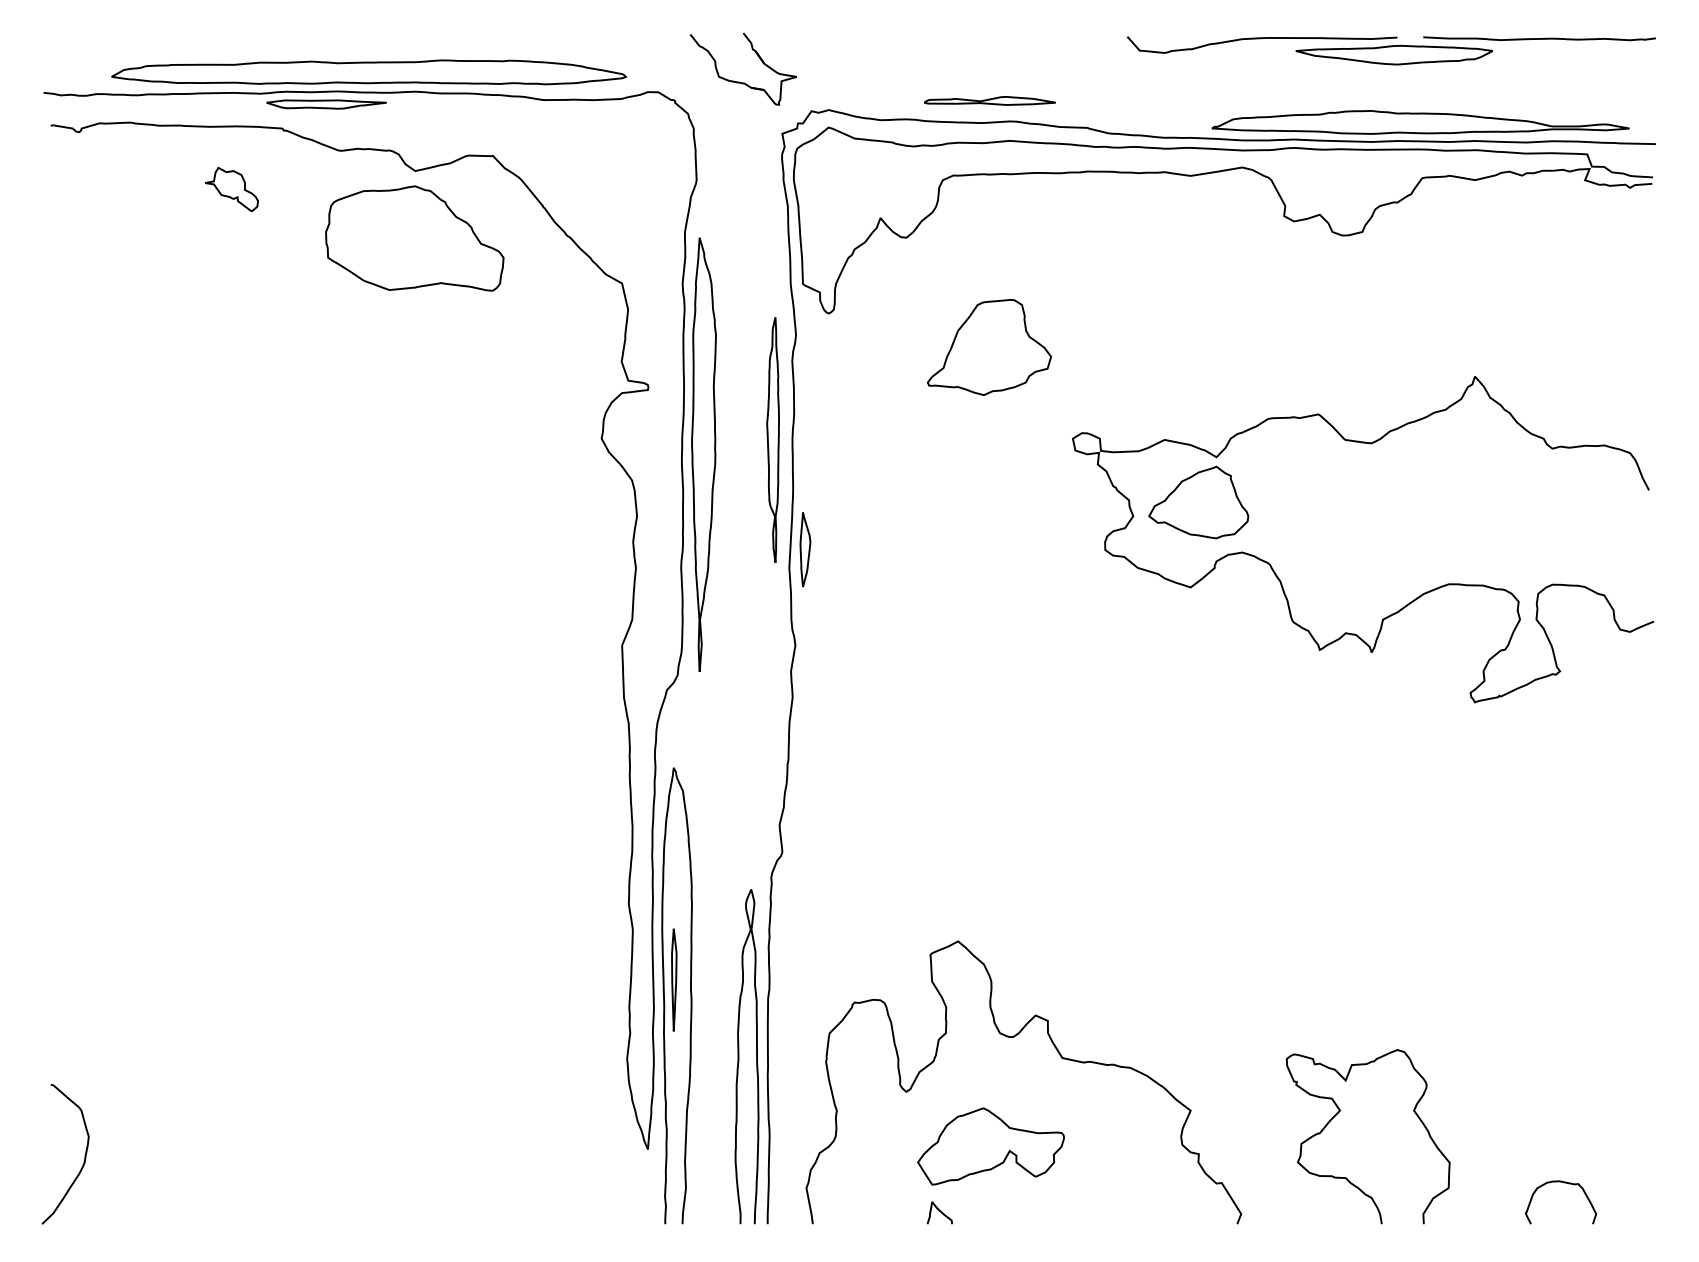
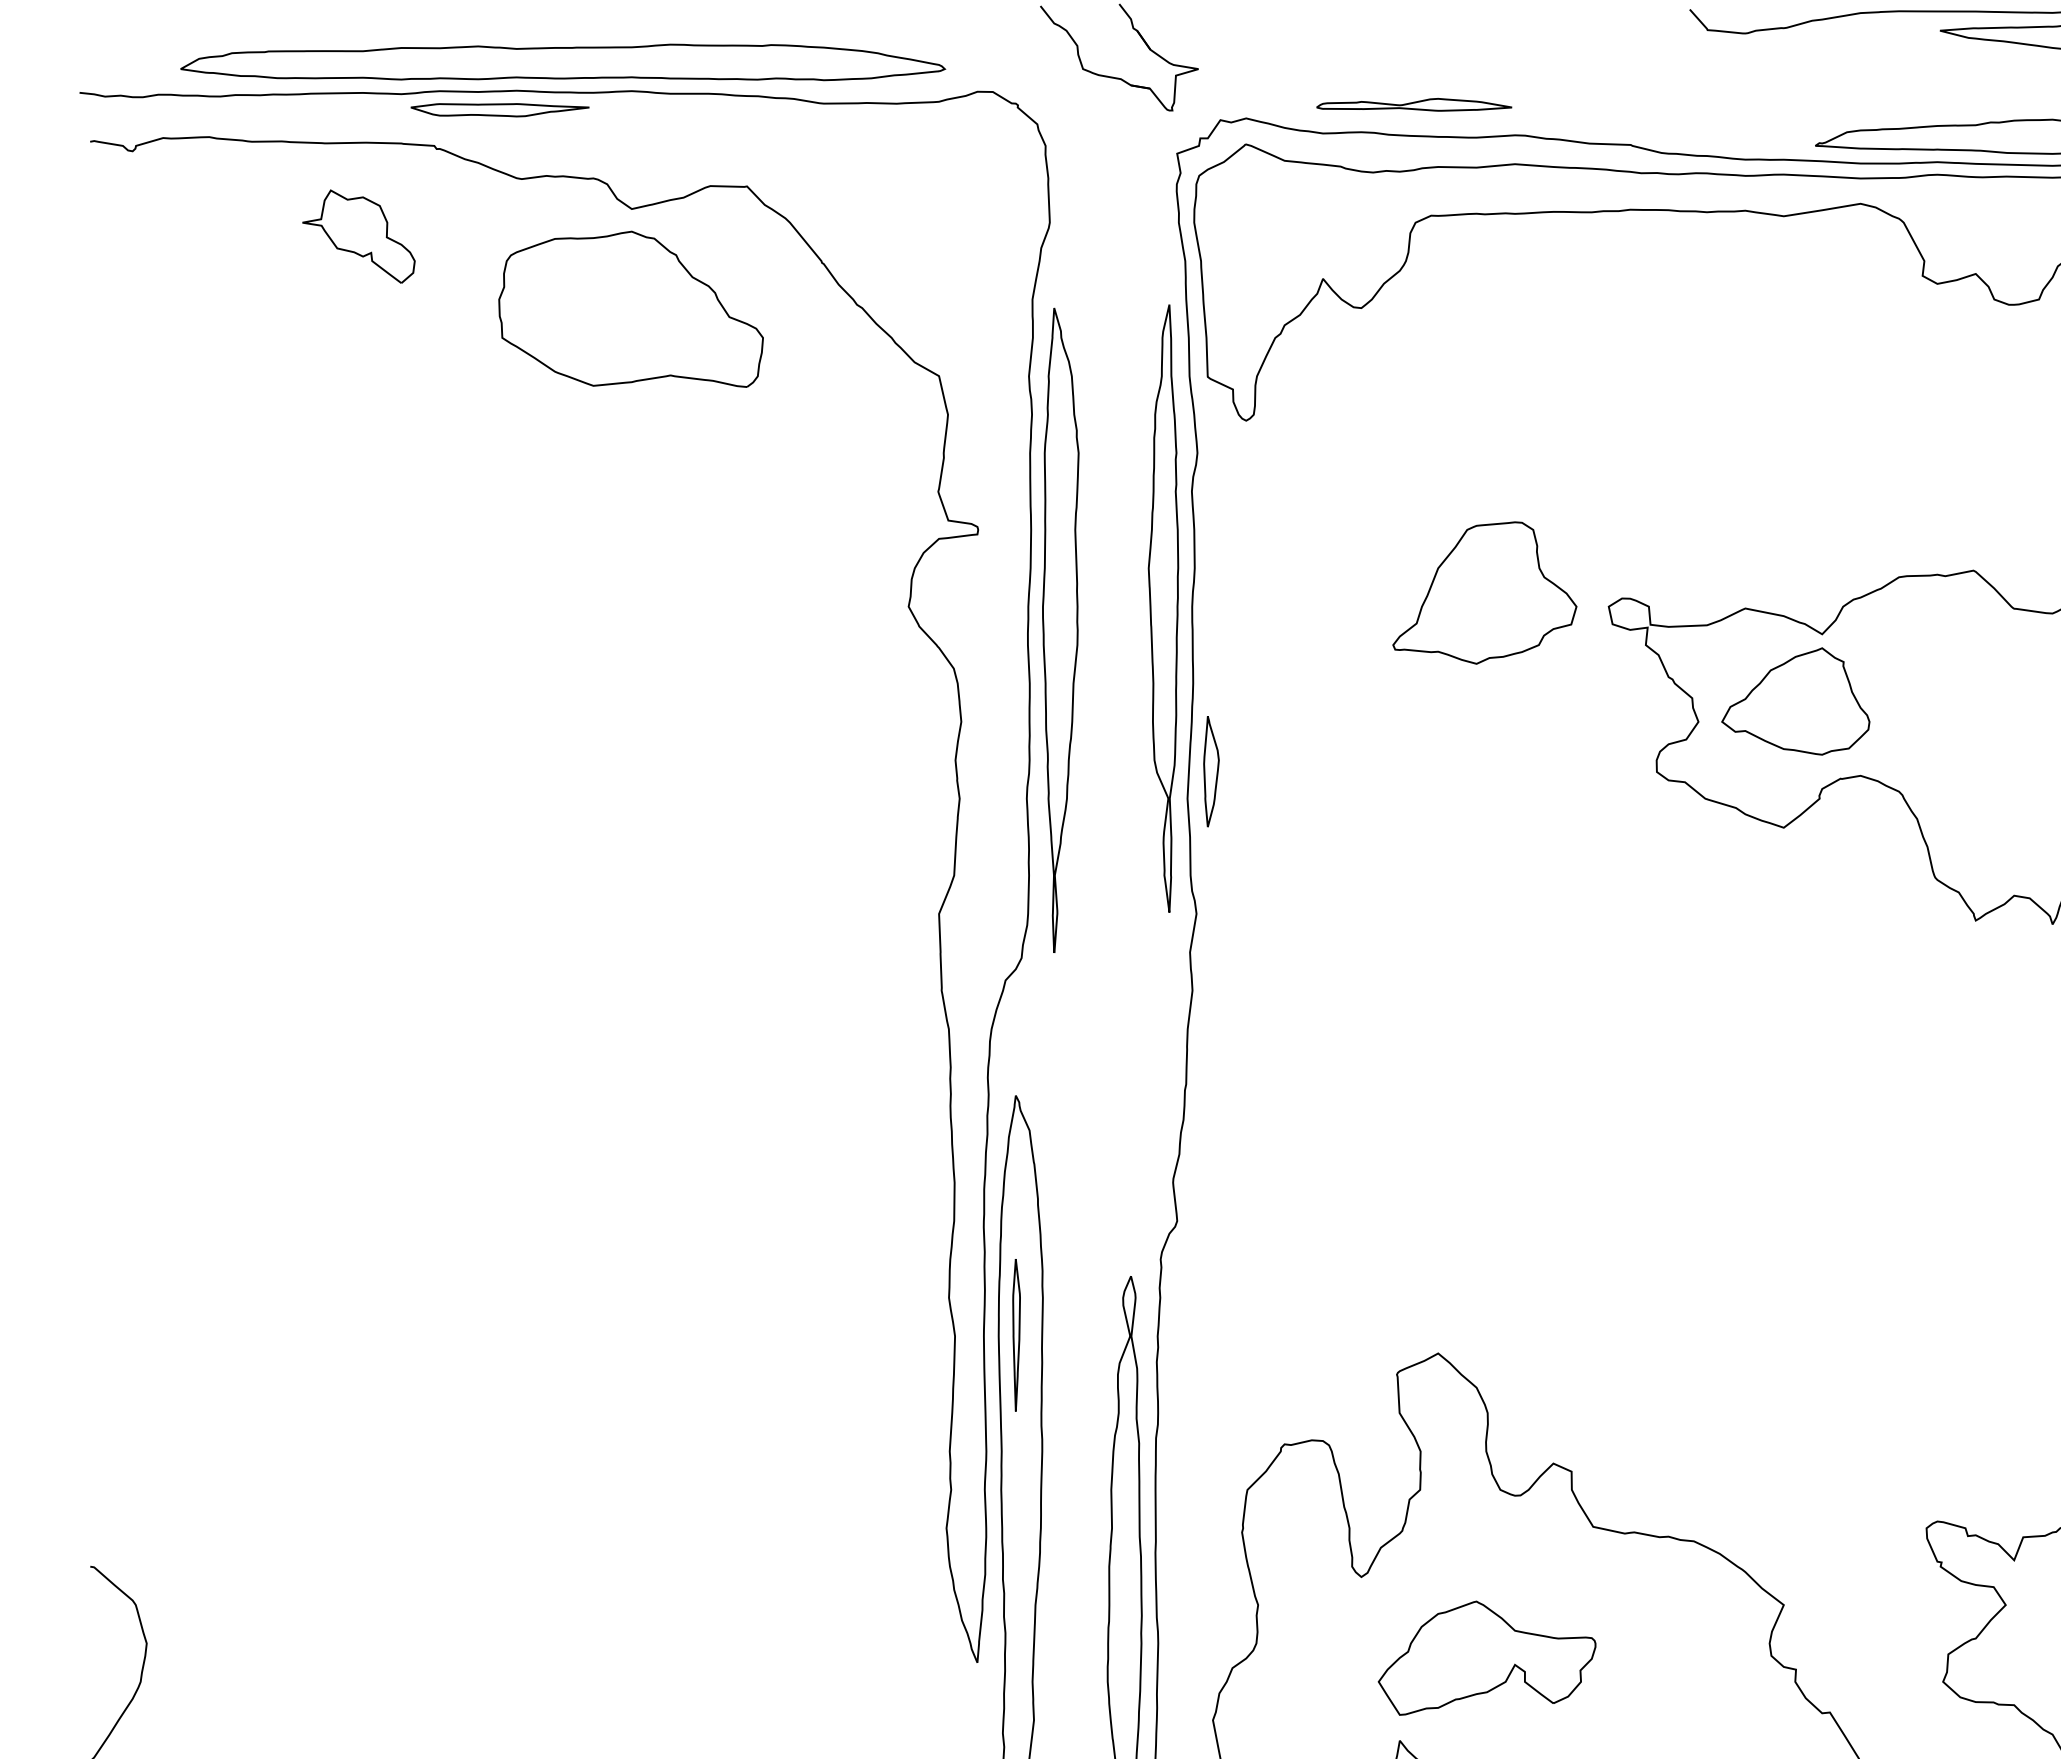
part: (989, 100) -> (1413, 104), moved
part: (231, 189) -> (358, 236), size x1.43
part: (989, 347) -> (1484, 593), moved
part: (772, 439) -> (1162, 607), size x1.67
part: (674, 979) -> (1016, 1334), moved

